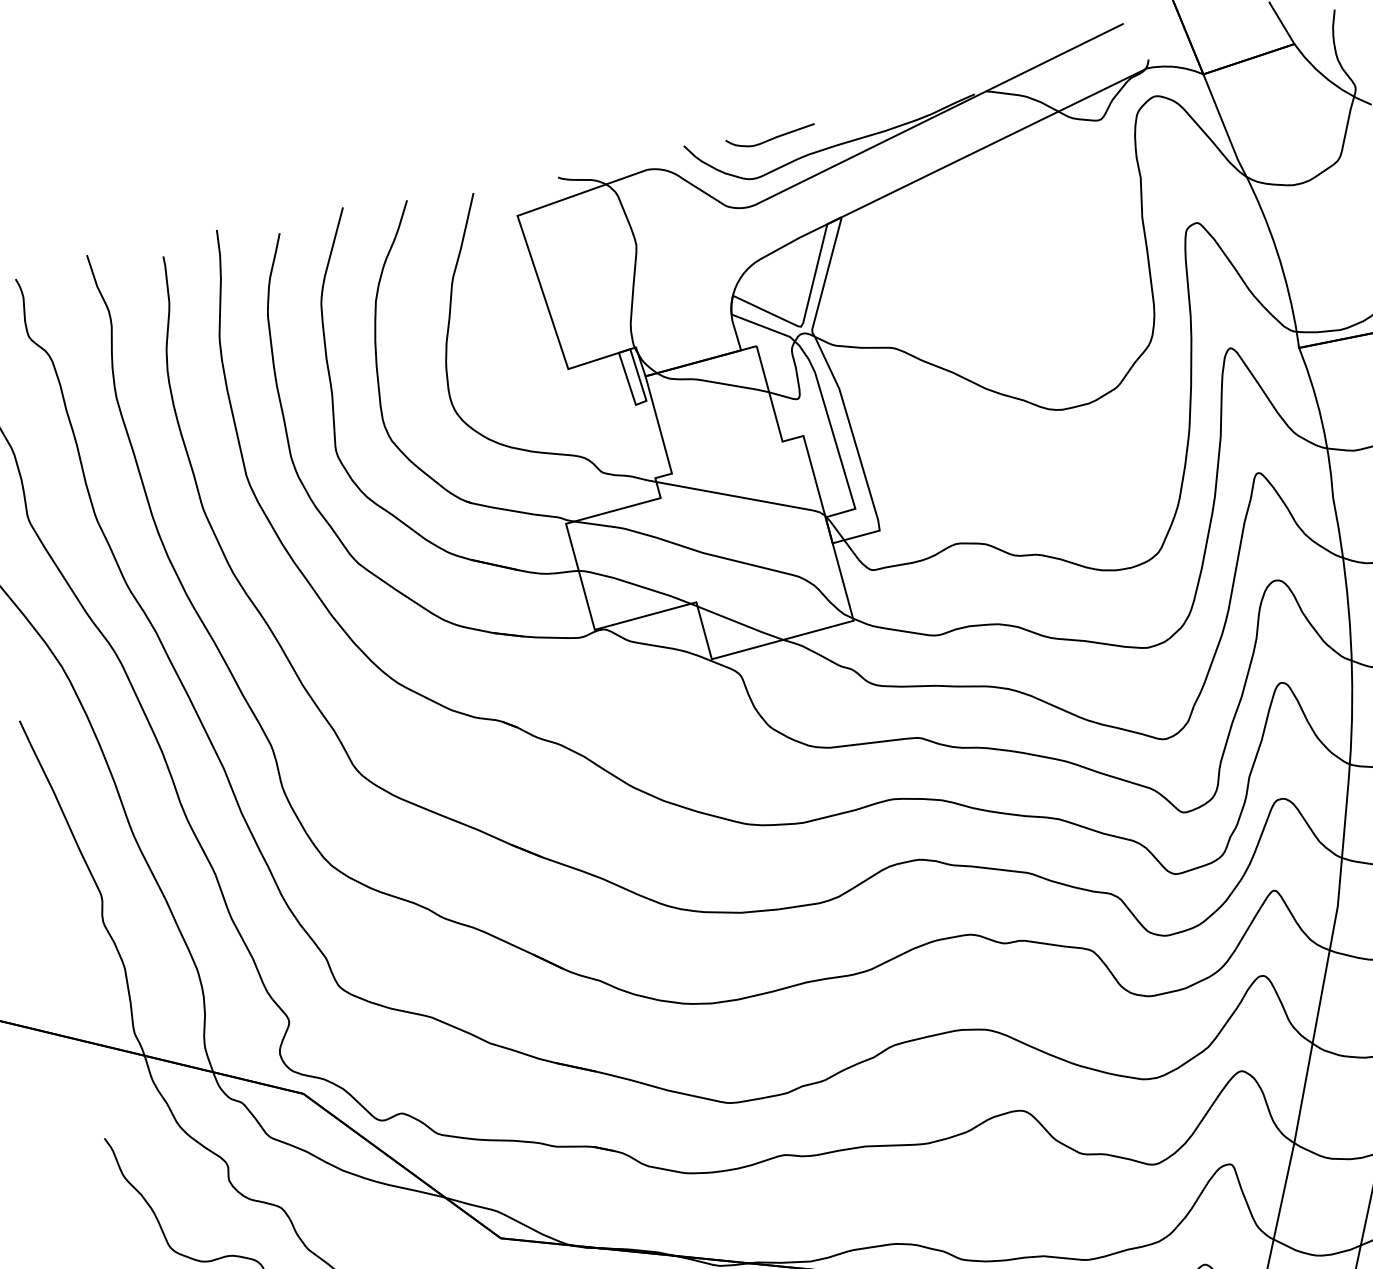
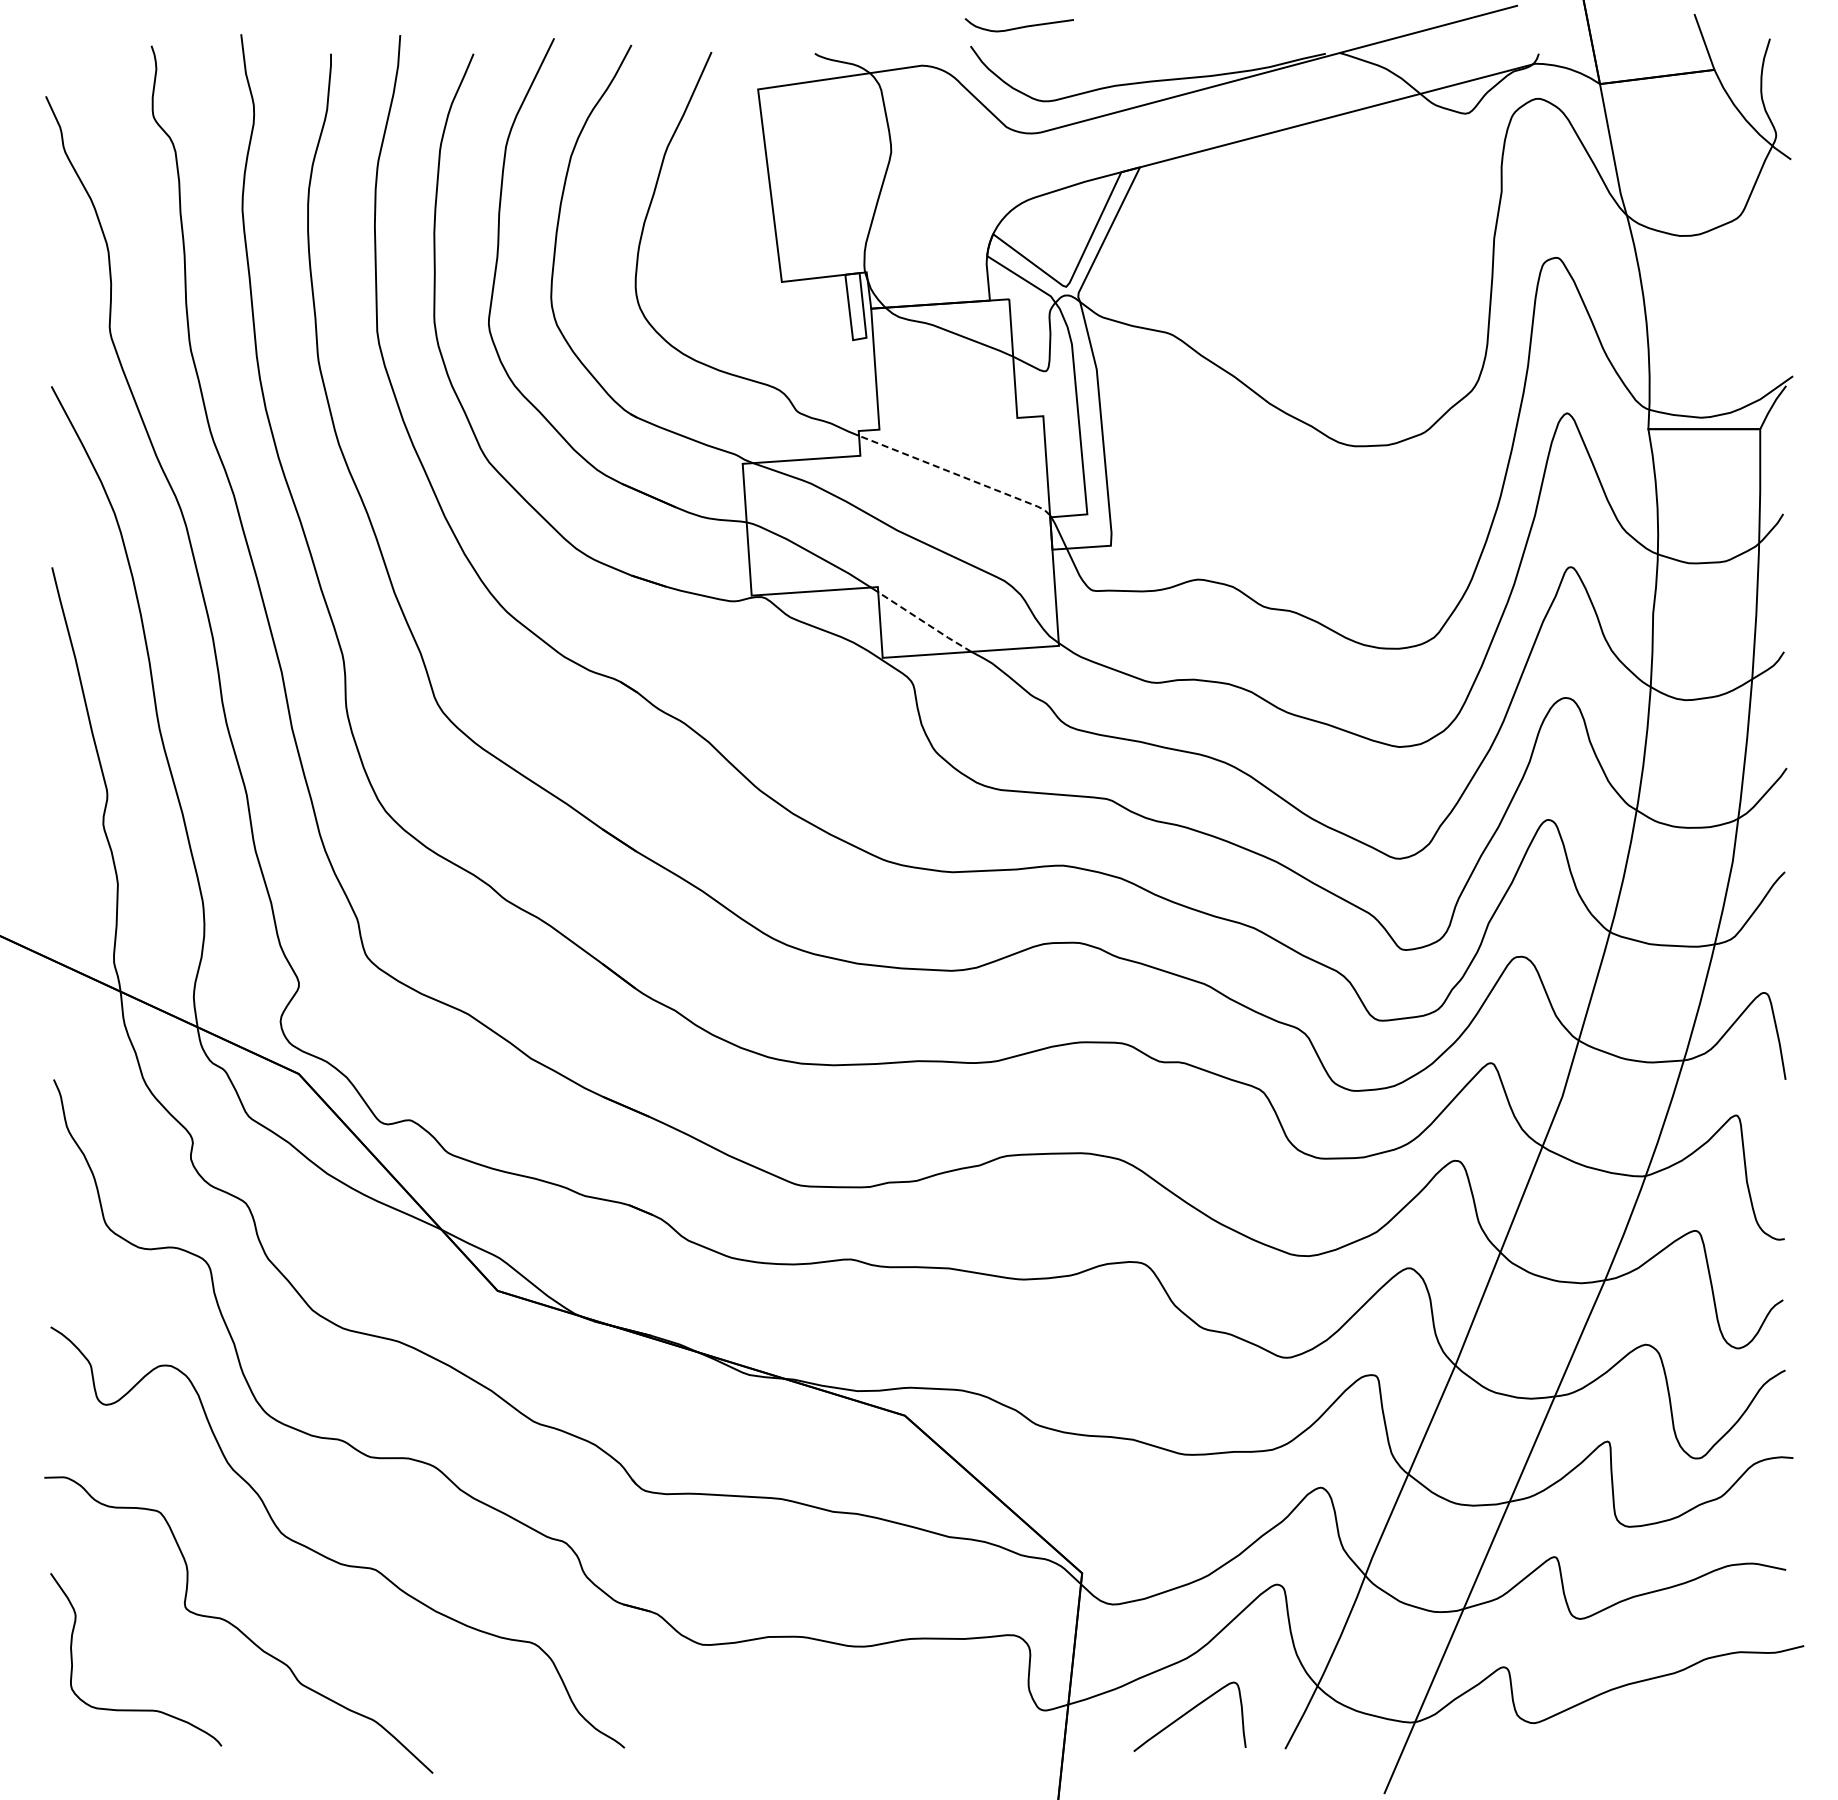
curve: (770, 139) -> (1018, 27), moved
line: (742, 497) -> (956, 474), solid -> dashed
line: (740, 623) -> (924, 622), solid -> dashed

